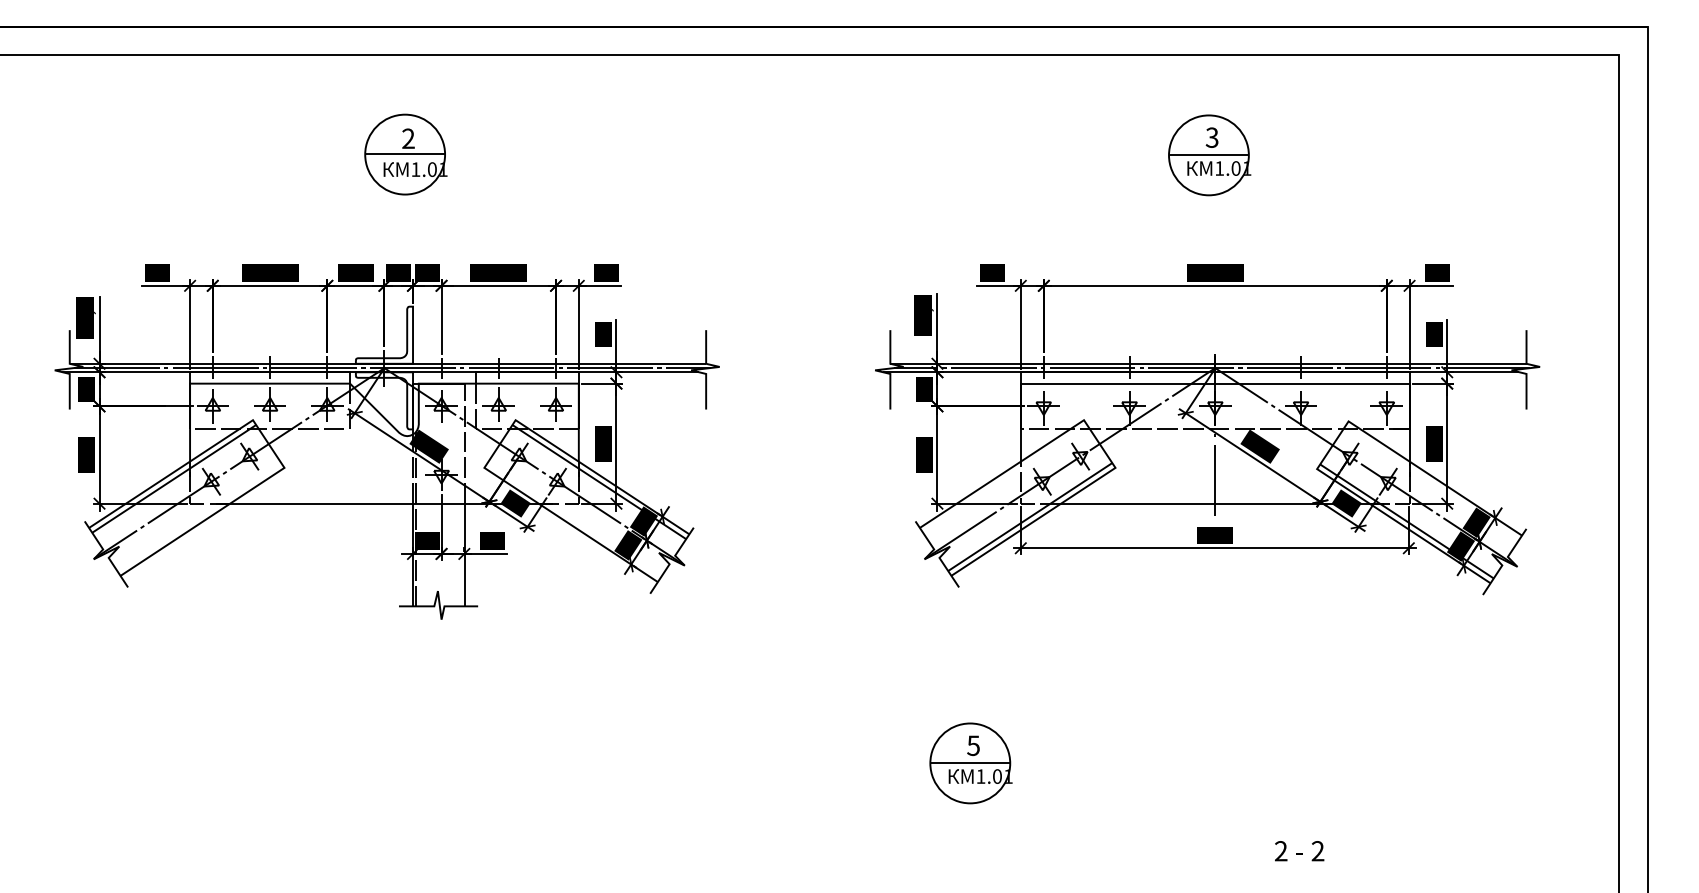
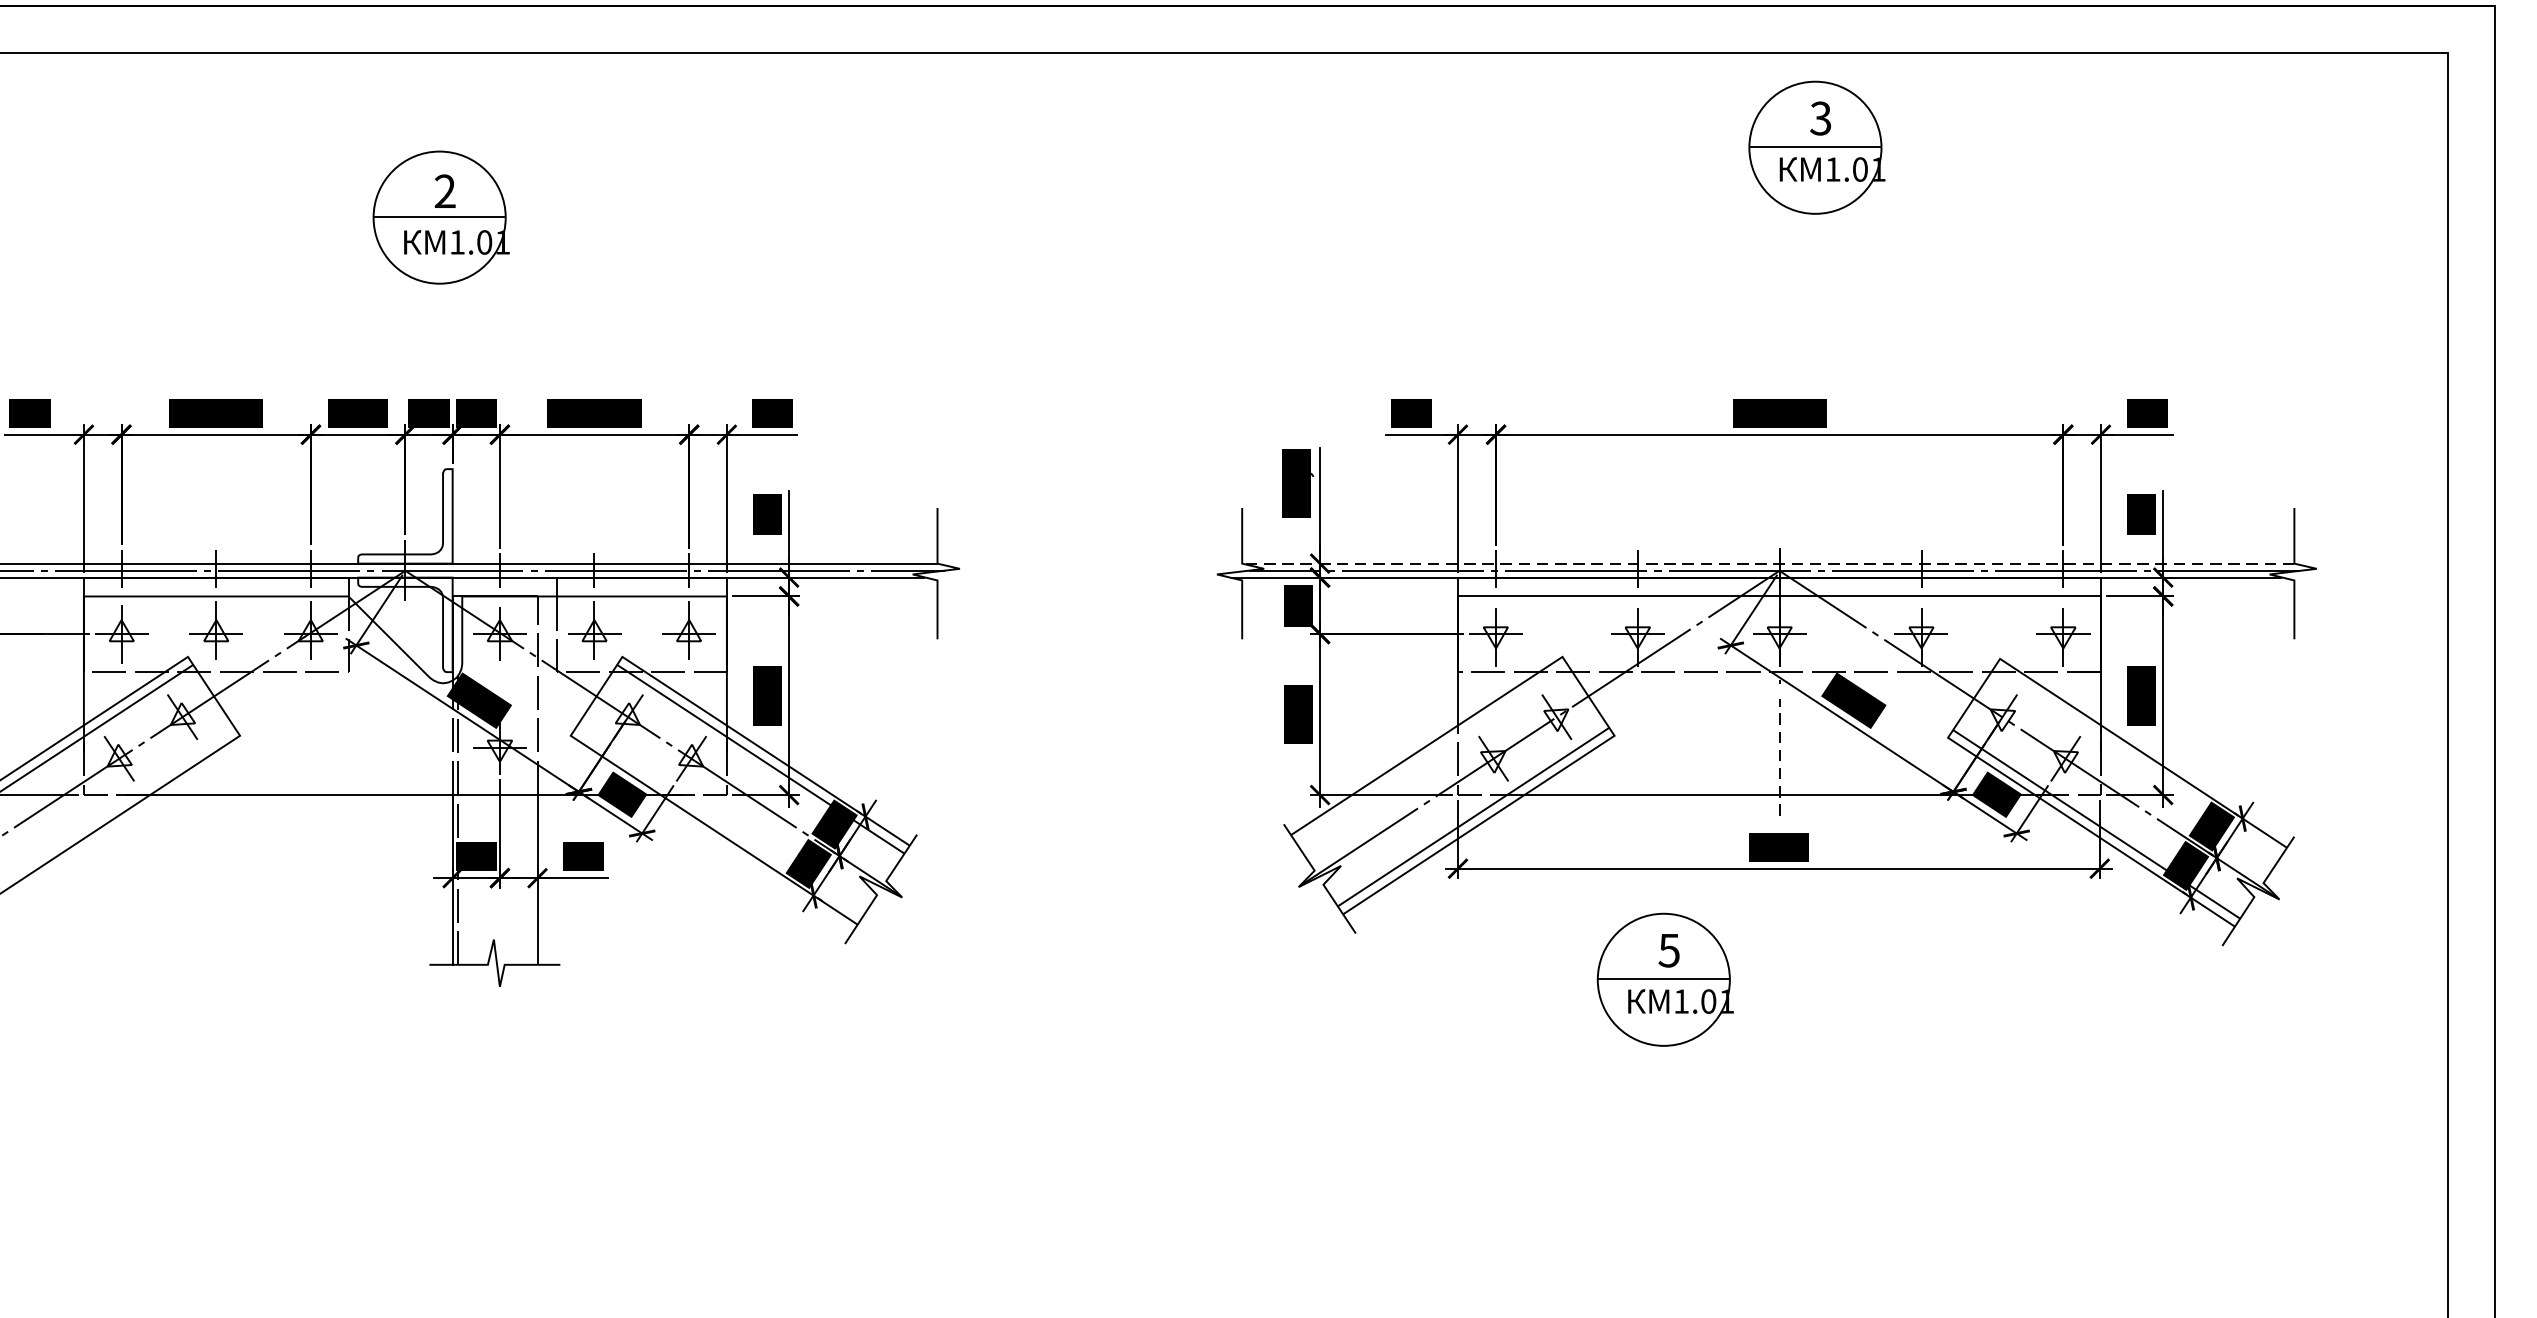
part: (1209, 155) -> (1816, 147), moved
line: (1207, 363) -> (1766, 563), solid -> dashed
line: (1215, 480) -> (1779, 756), solid -> dashed
part: (970, 763) -> (1664, 979), moved

